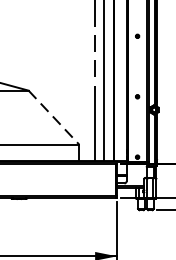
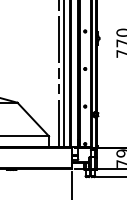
line: (54, 117) -> (33, 119), dashed -> solid

